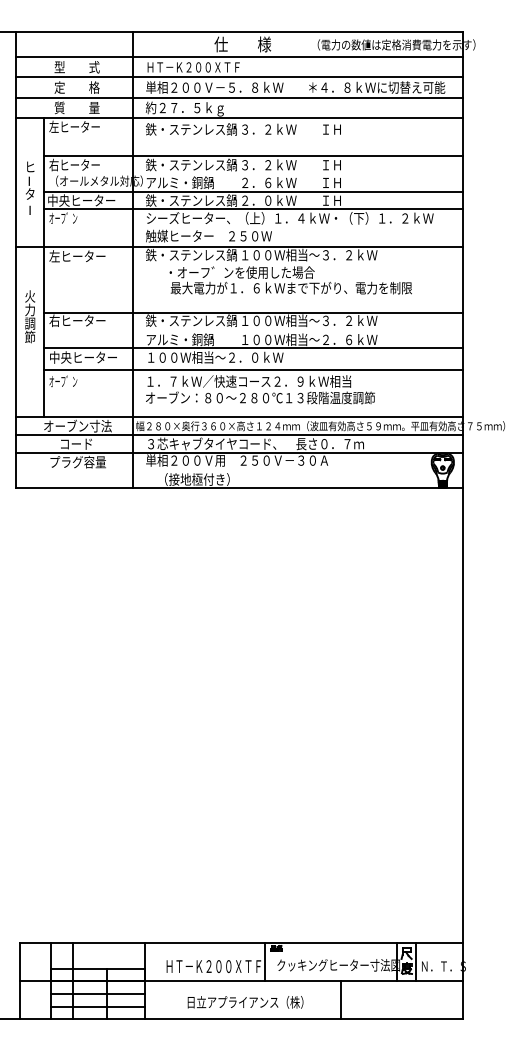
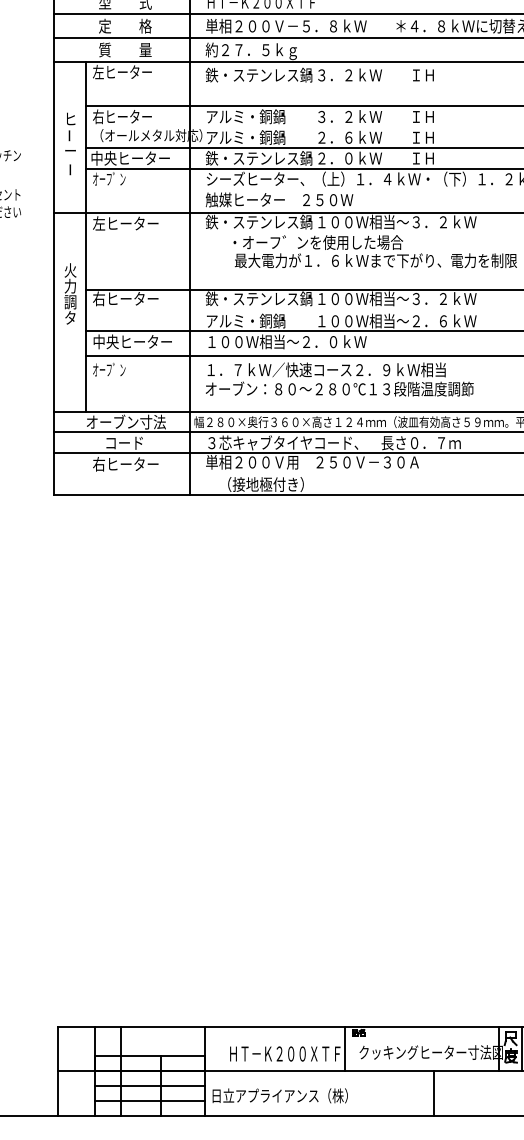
text: (190, 164) -> (257, 116), 鉄・ステンレス鍋 -> アルミ・銅鍋
text: (29, 193) -> (69, 150), タ -> ー
text: (30, 336) -> (70, 317), 節 -> タ
text: (77, 461) -> (125, 463), プラグ容量 -> 右ヒーター
text: (245, 1002) -> (280, 1096), moved

